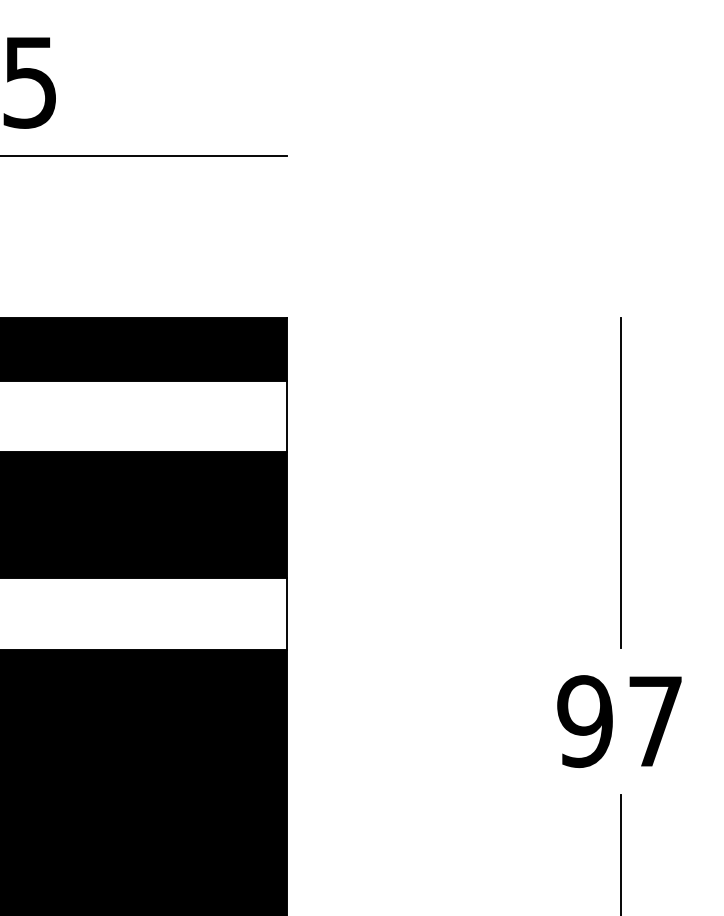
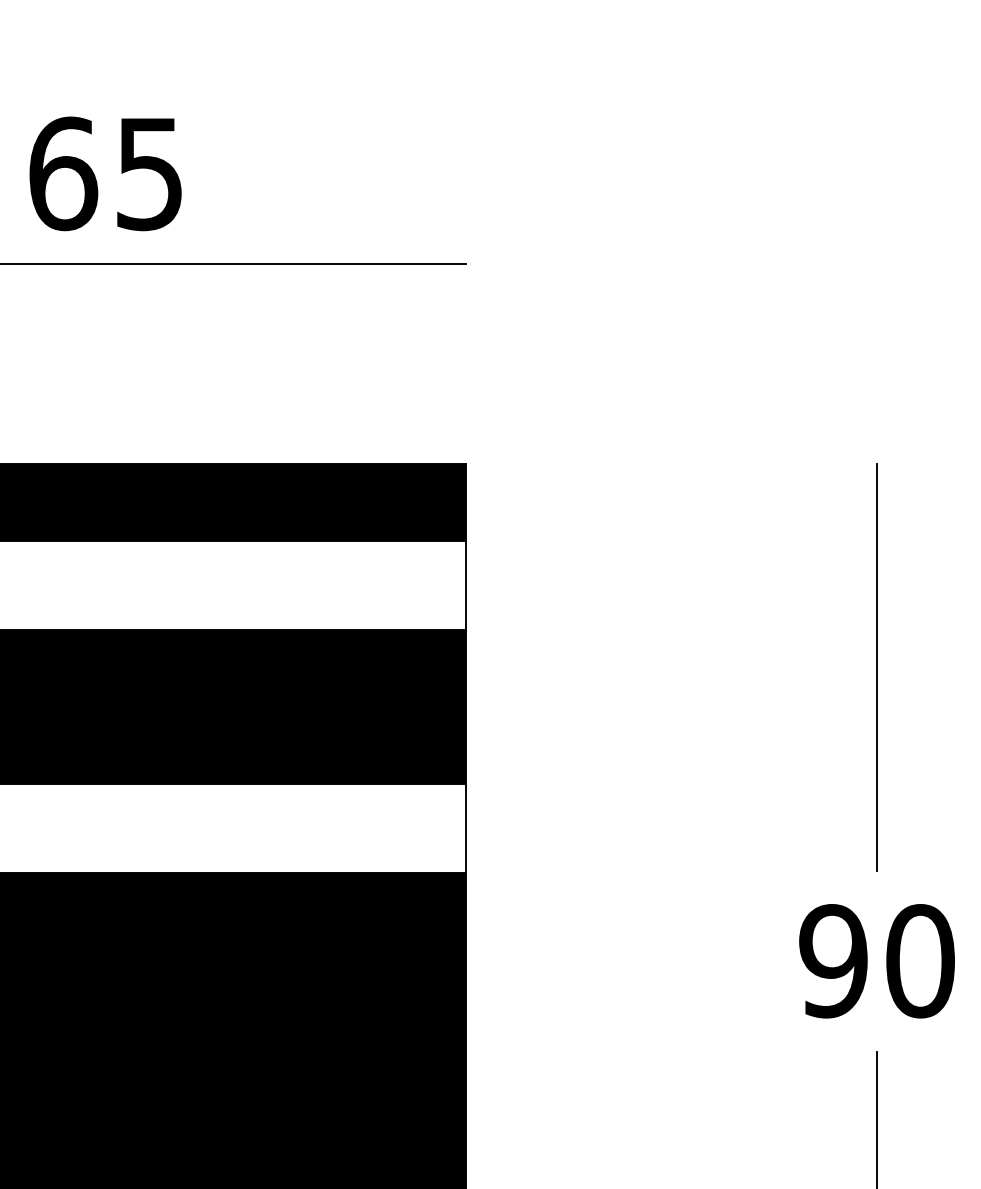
text: (655, 721) -> (920, 961), 97 -> 90

